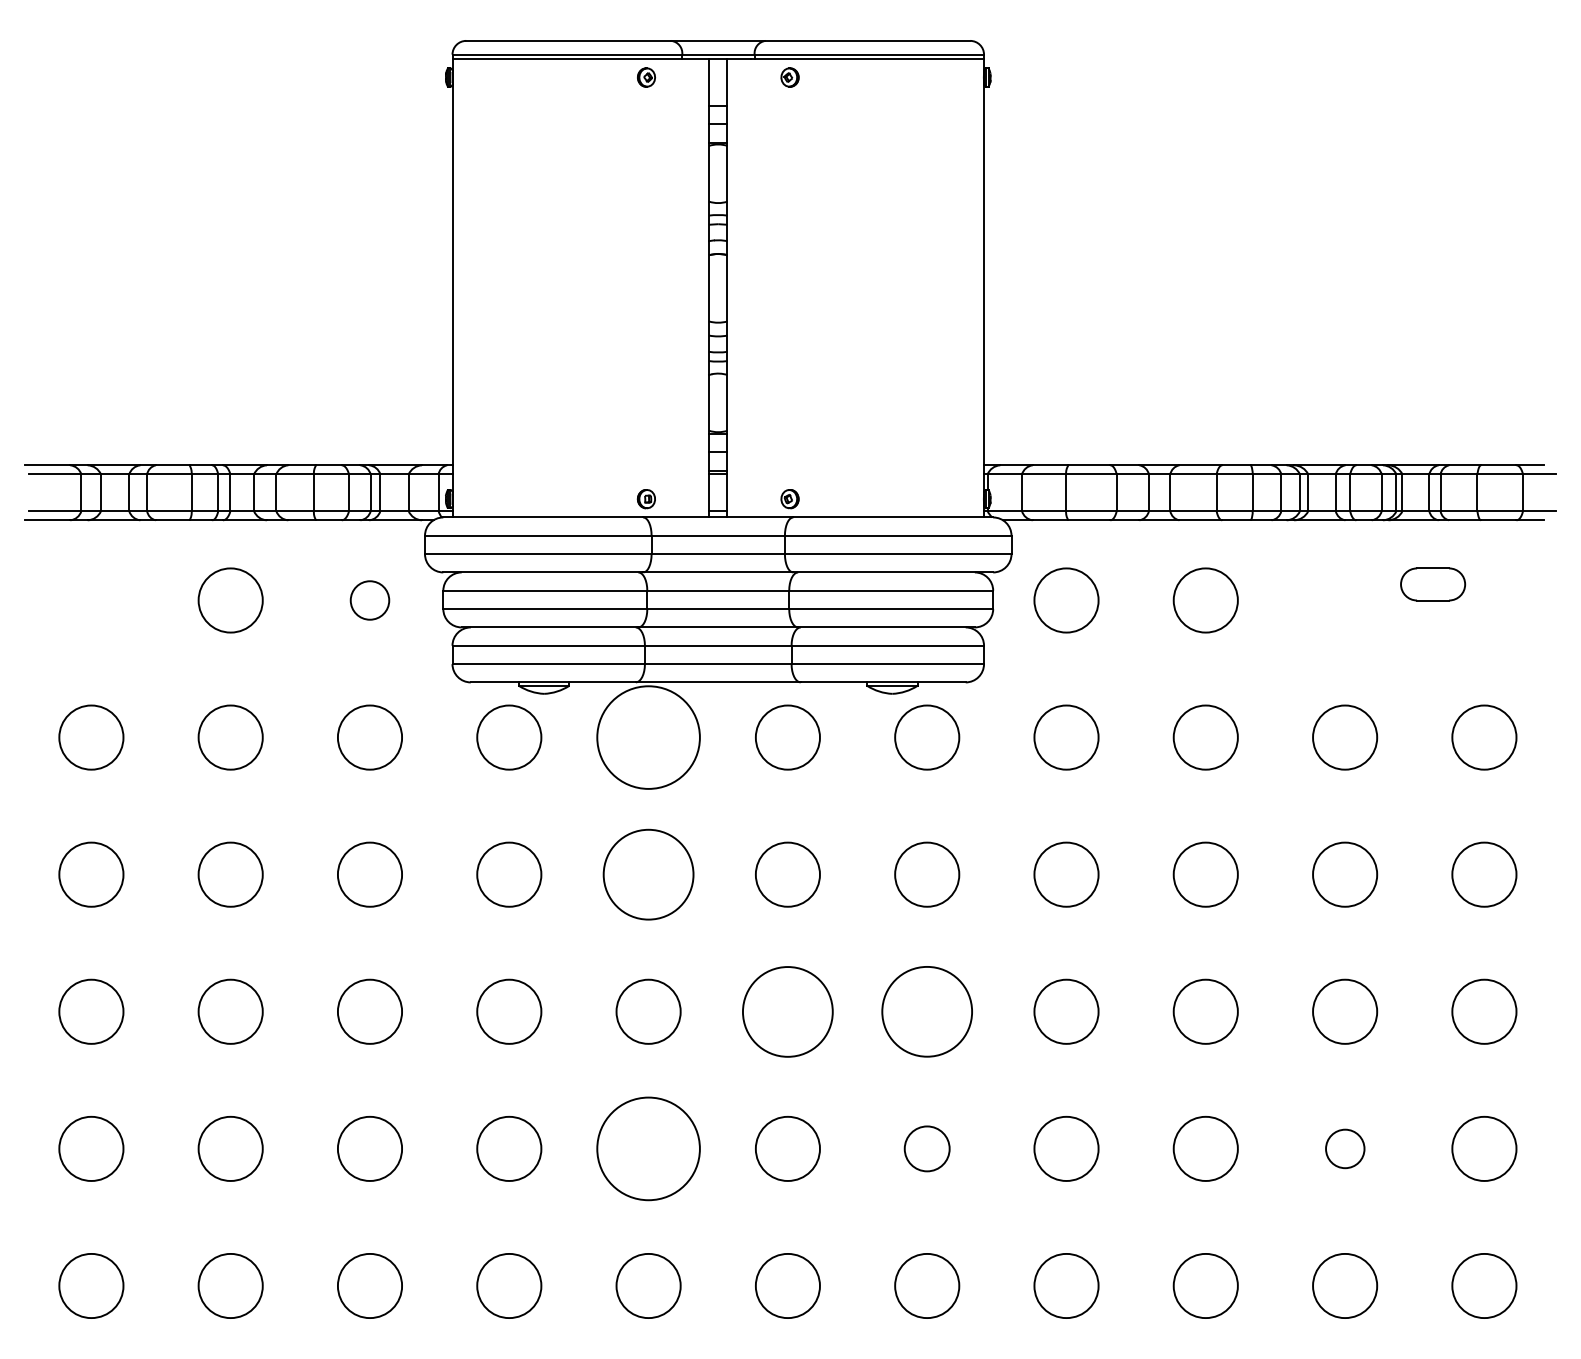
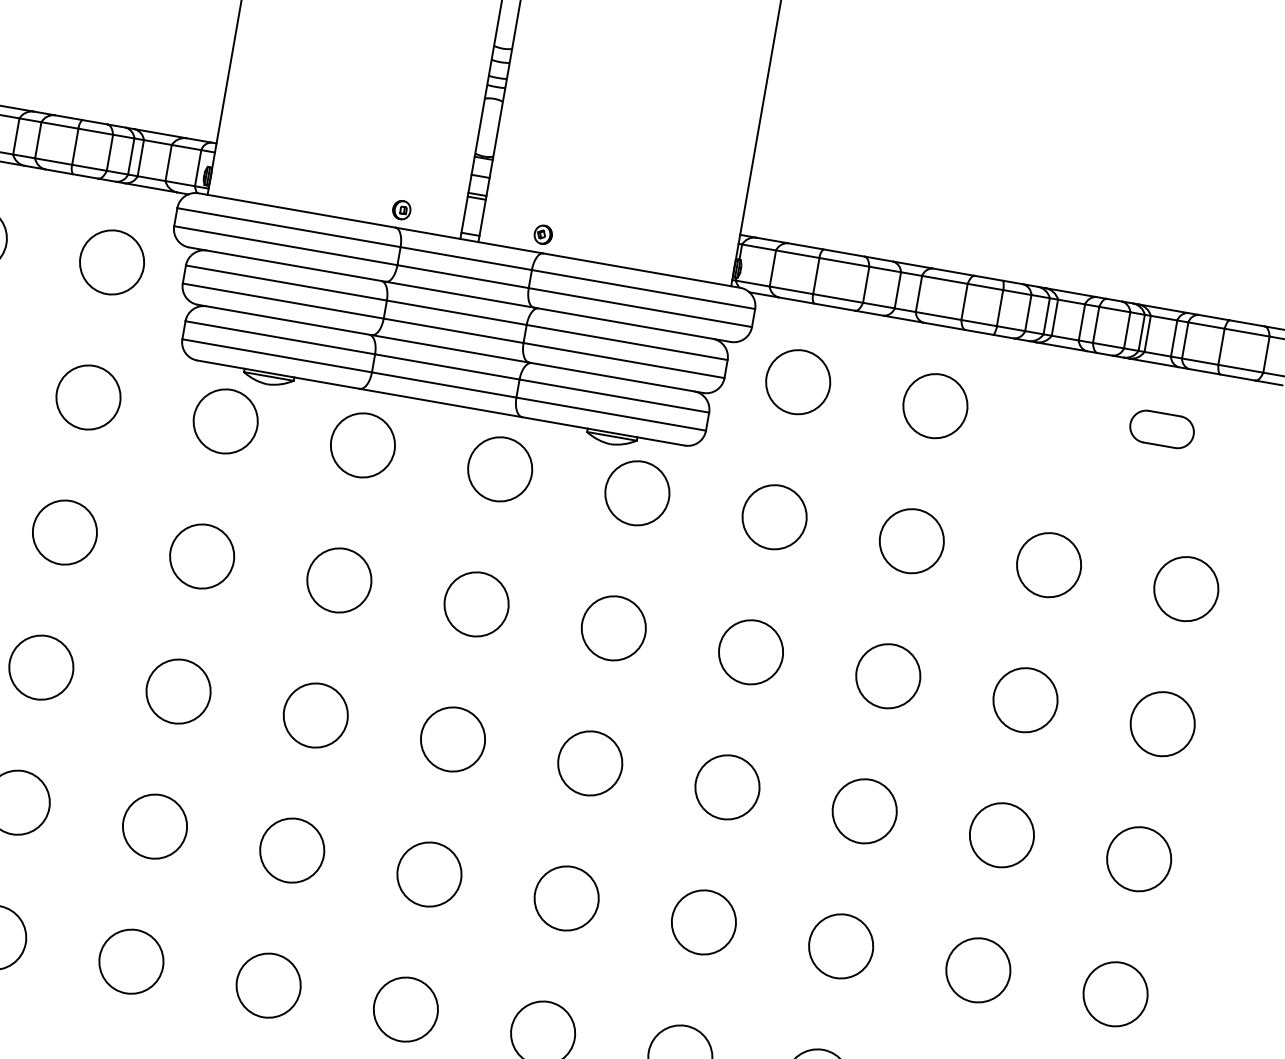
circle: (369, 600) -> (111, 262), size x1.67
circle: (648, 737) -> (362, 445), size x0.62
circle: (648, 874) -> (339, 580), size x0.71
circle: (787, 1011) -> (452, 739), size x0.71
circle: (927, 1011) -> (590, 763), size x0.71
circle: (648, 1148) -> (292, 850), size x0.62
circle: (927, 1148) -> (567, 898), size x1.43
circle: (1345, 1148) -> (978, 970), size x1.67

